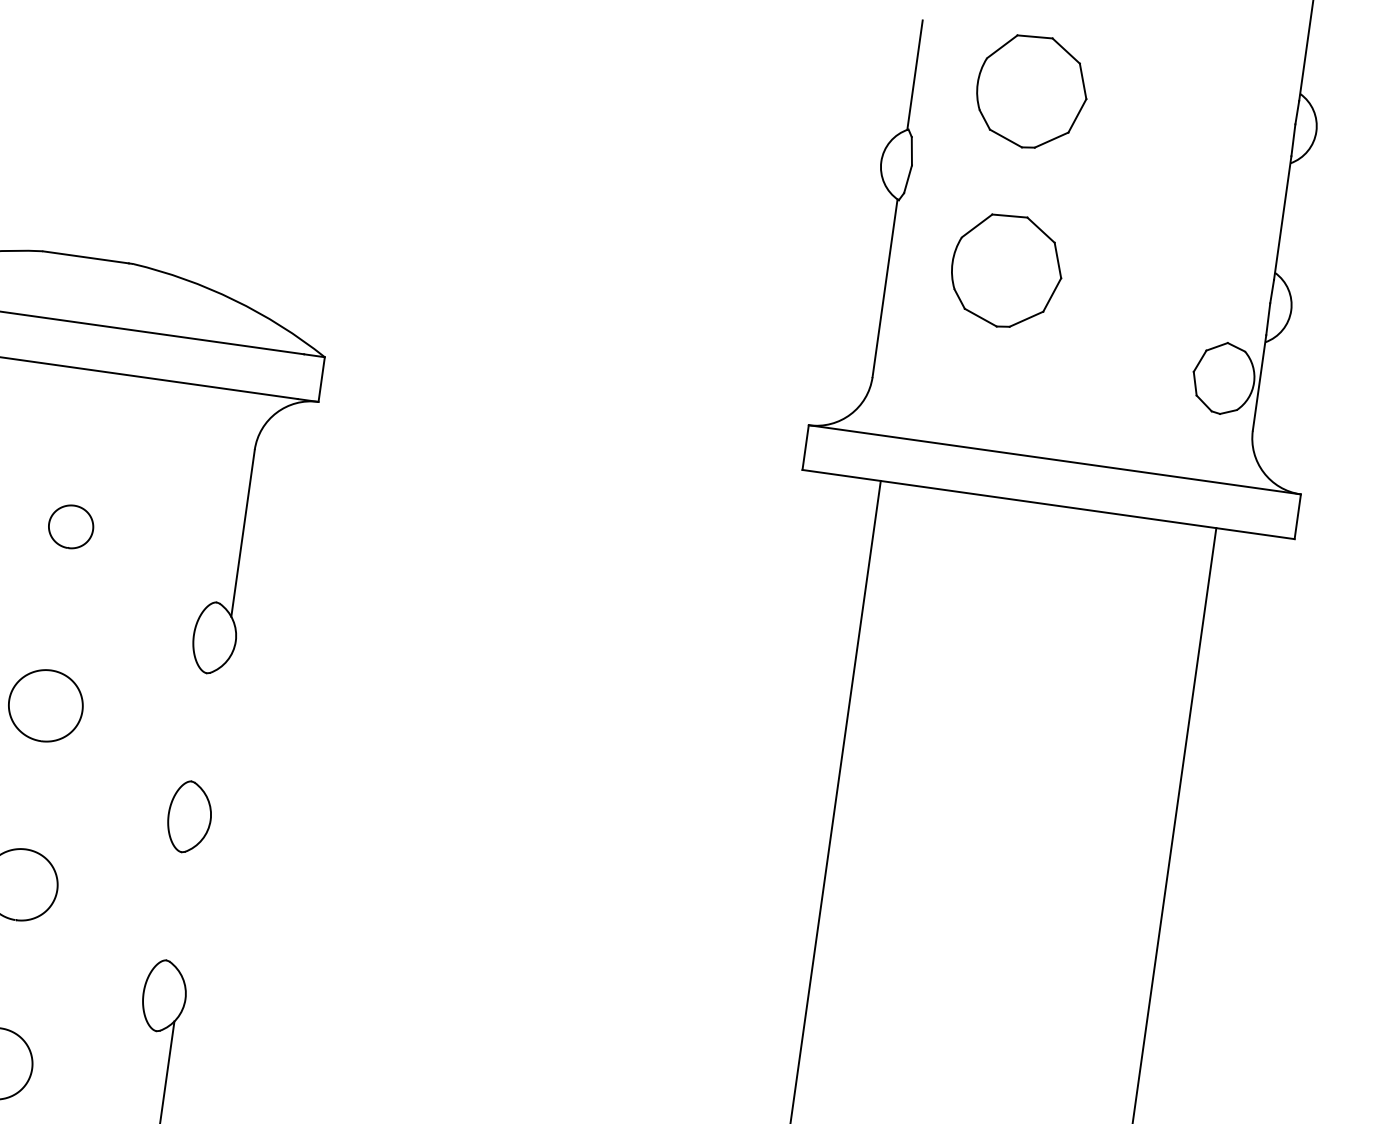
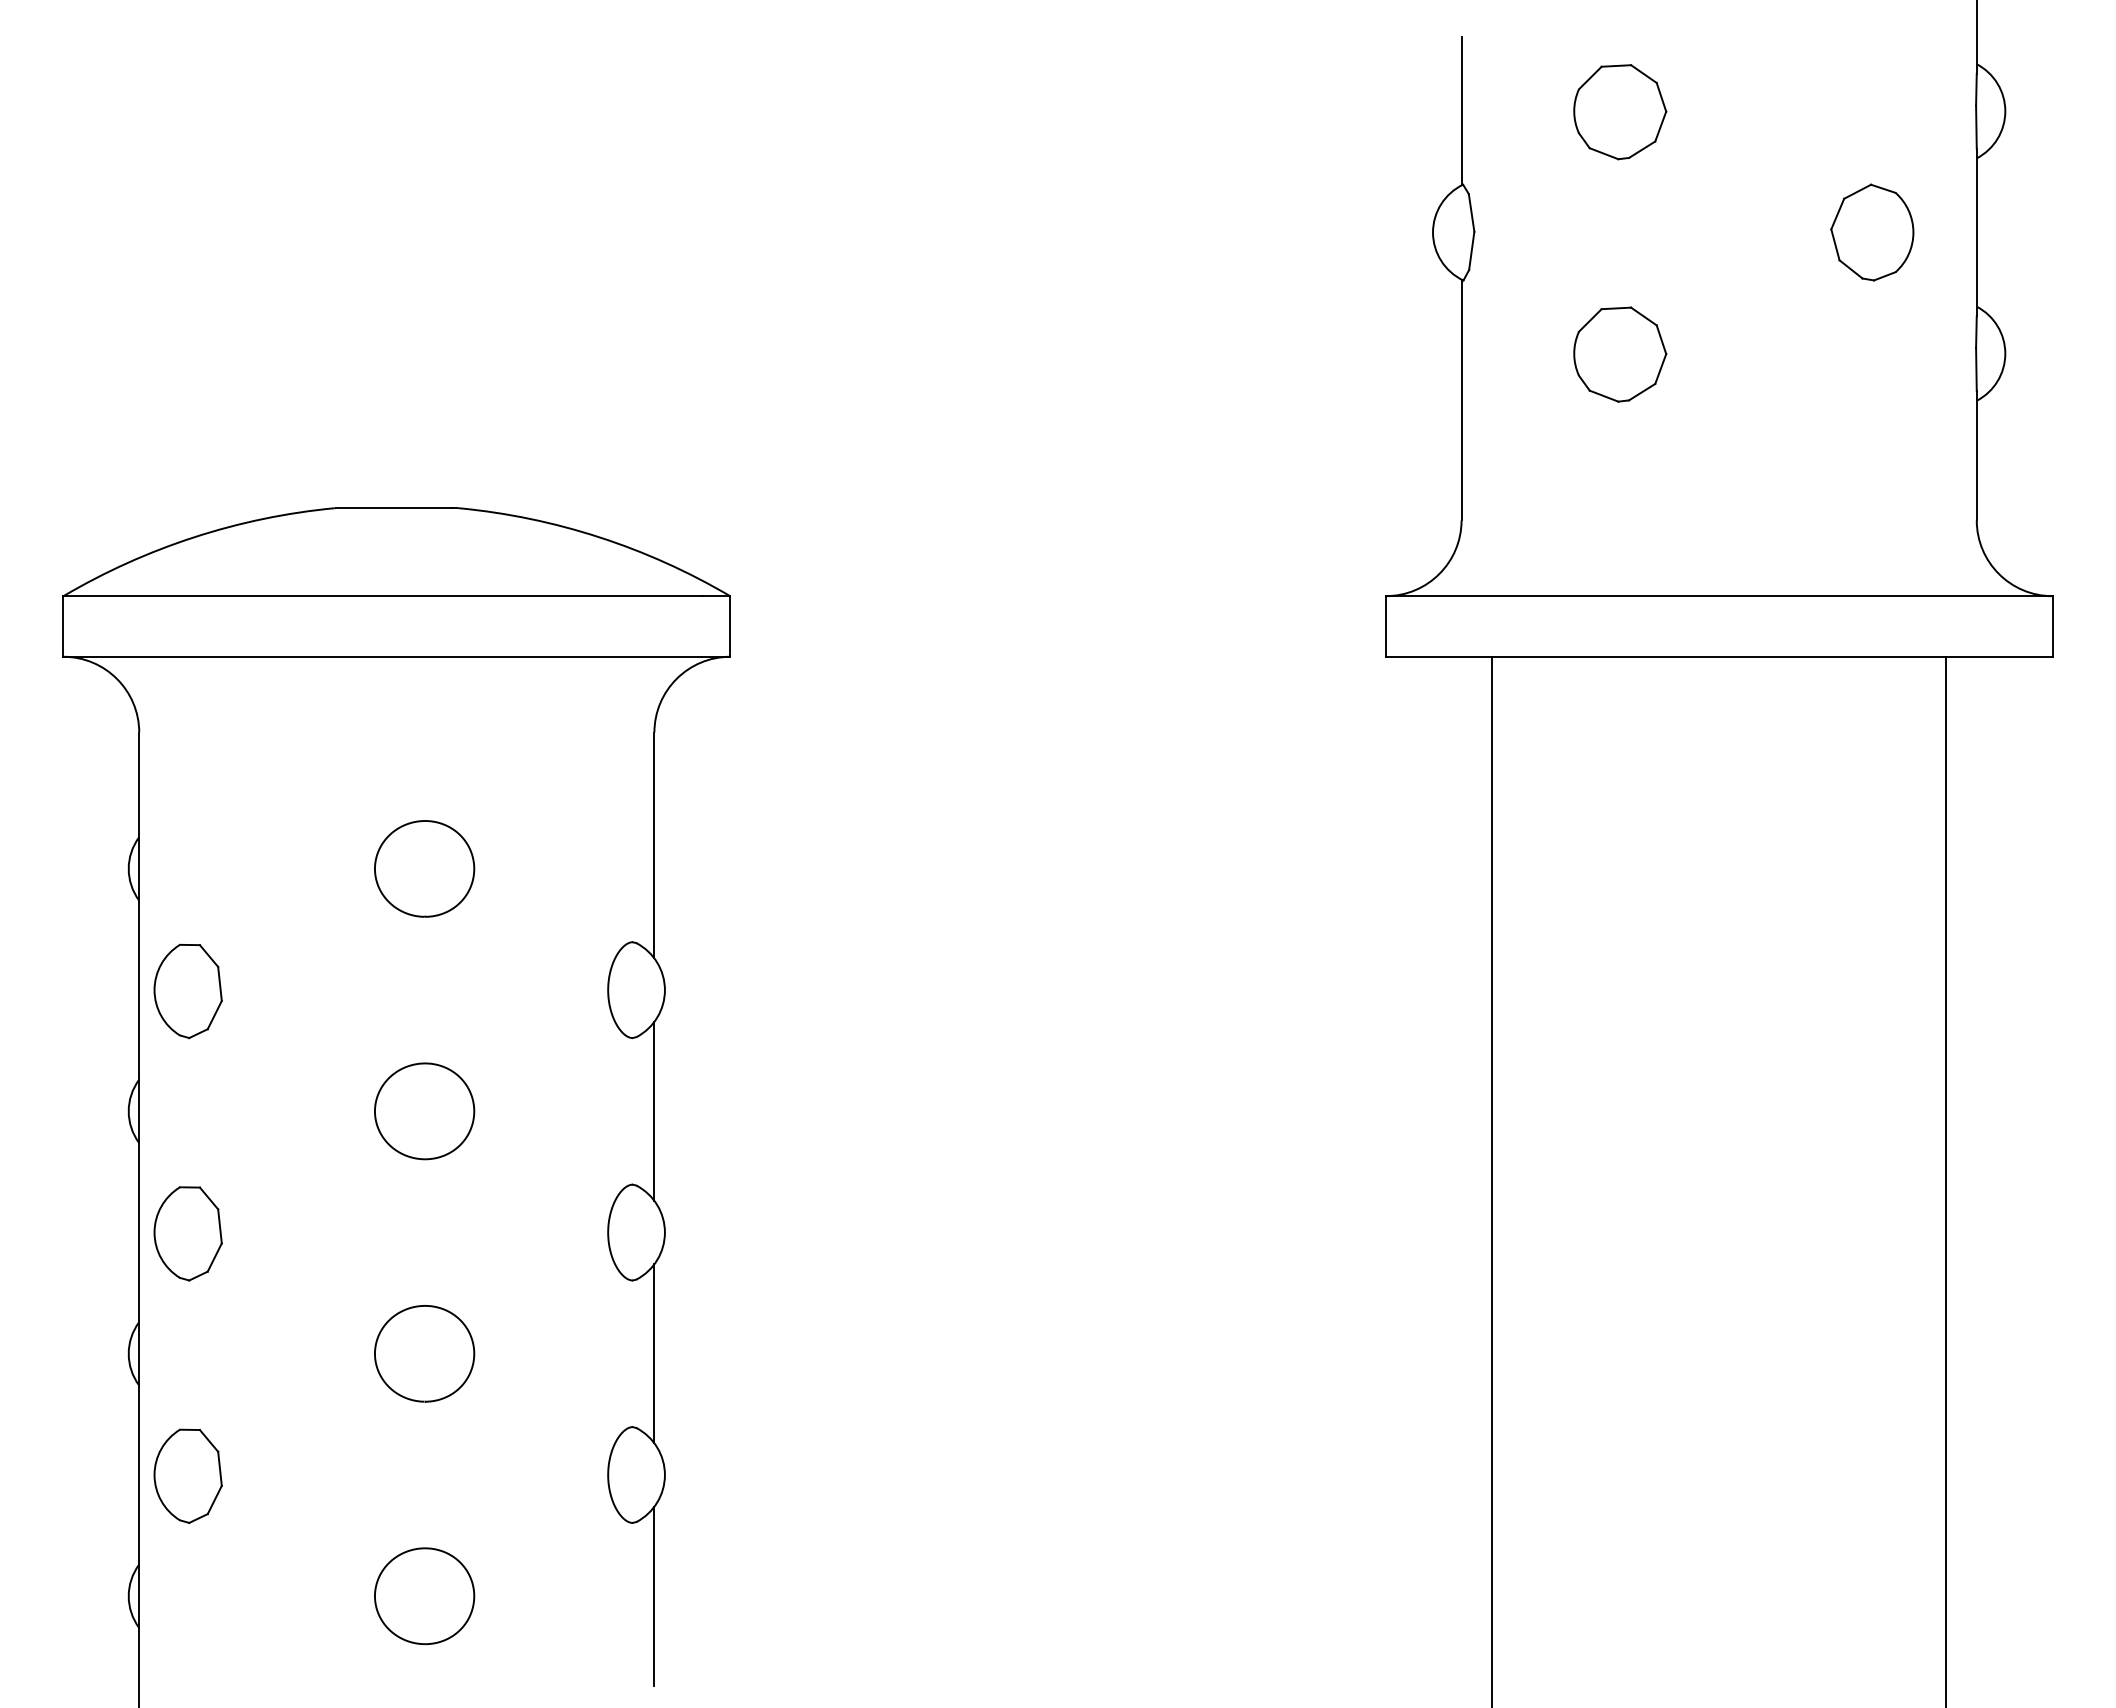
part: (1032, 92) -> (1620, 112), size x0.62
part: (1007, 271) -> (1620, 354), size x0.62
part: (1223, 378) -> (1872, 232), moved
part: (70, 526) -> (424, 868), size x1.67
line: (215, 729) -> (654, 1110), added
line: (190, 908) -> (654, 1353), added

